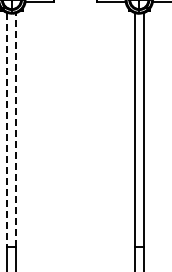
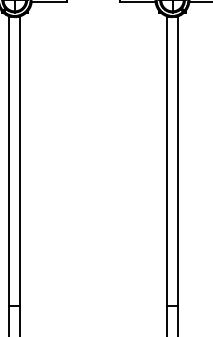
line: (7, 130) -> (9, 161), dashed -> solid
line: (16, 130) -> (20, 161), dashed -> solid

